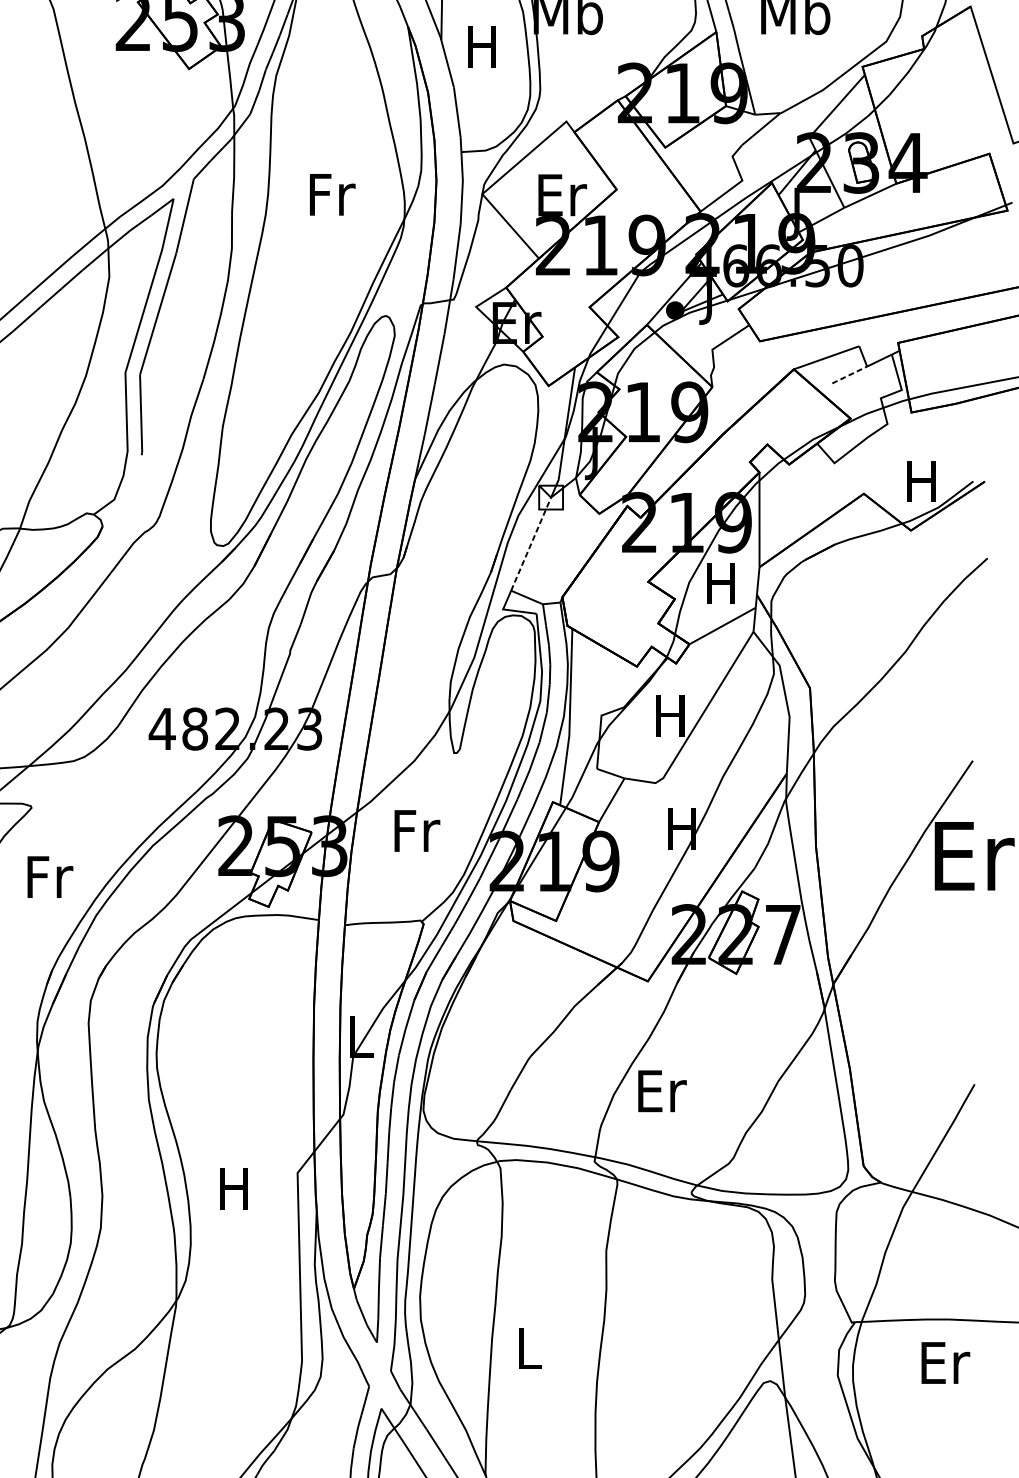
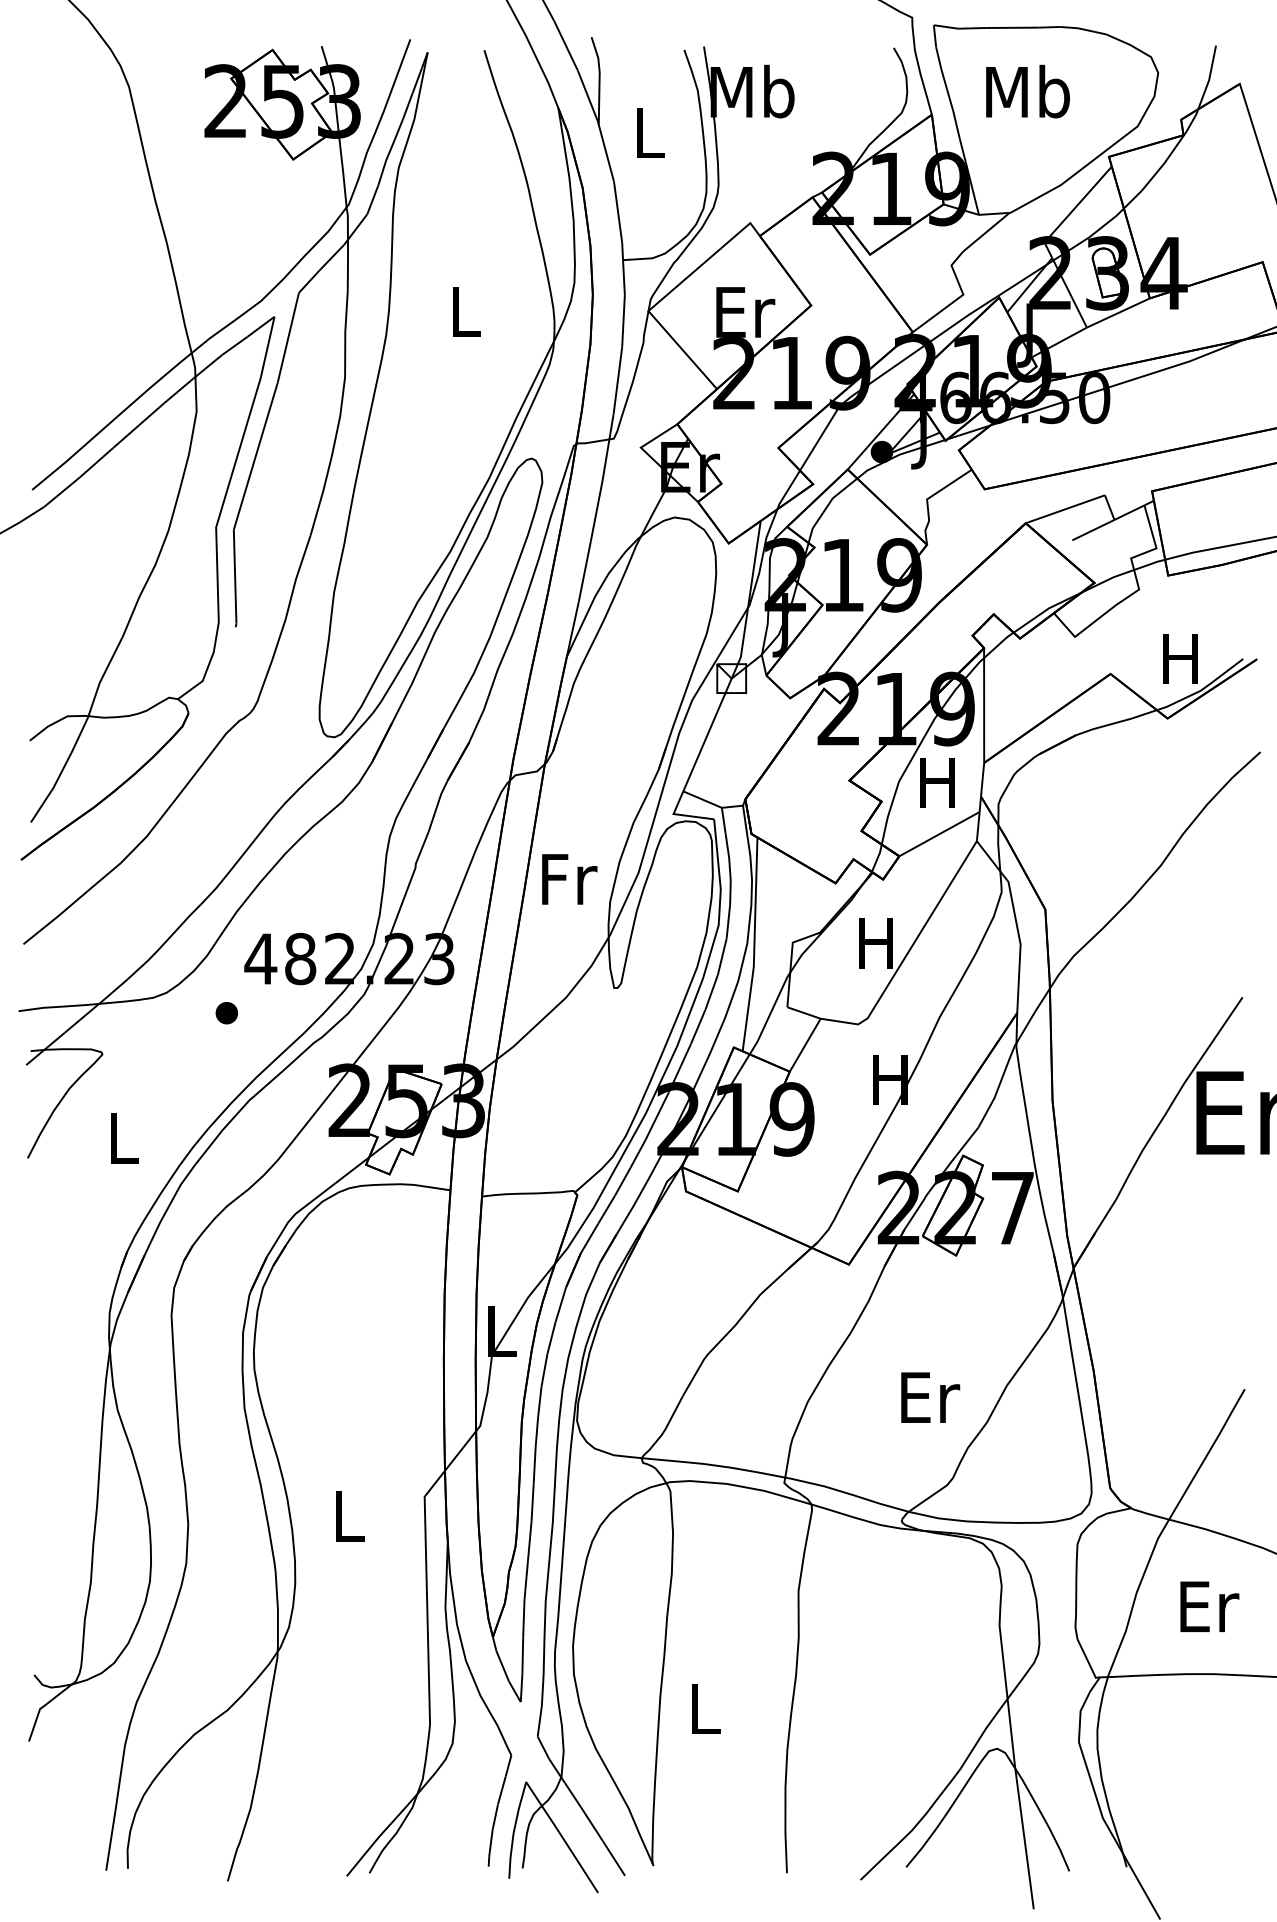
text: (481, 46) -> (647, 132), H -> L
text: (332, 194) -> (466, 311), Fr -> L
line: (849, 374) -> (1093, 529), dashed -> solid
line: (531, 543) -> (707, 734), dashed -> solid
part: (134, 774) -> (226, 1013), added
text: (417, 831) -> (569, 879), moved
text: (49, 877) -> (124, 1138), Fr -> L
text: (662, 1091) -> (930, 1397), moved
text: (233, 1189) -> (347, 1516), H -> L
text: (945, 1362) -> (1209, 1606), moved

